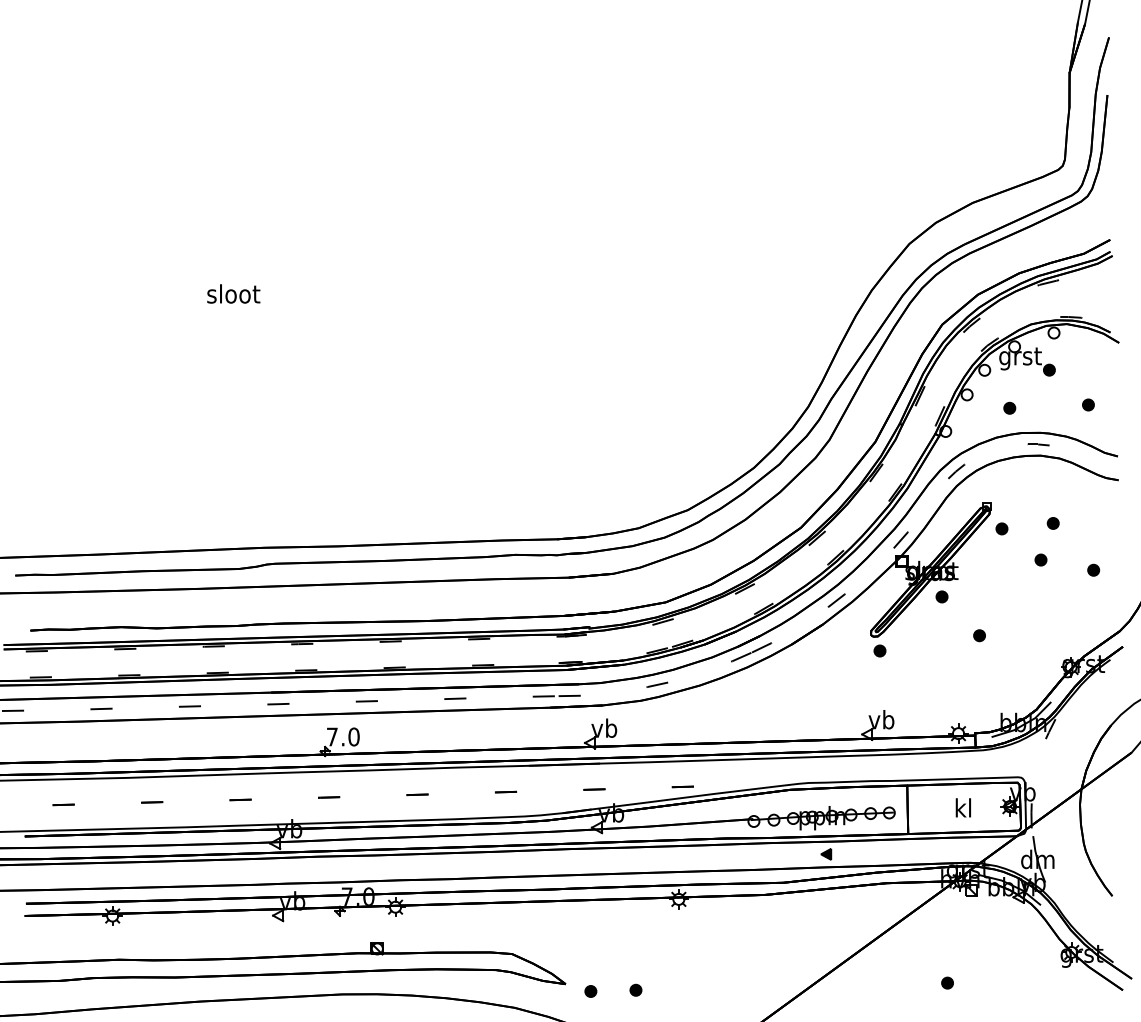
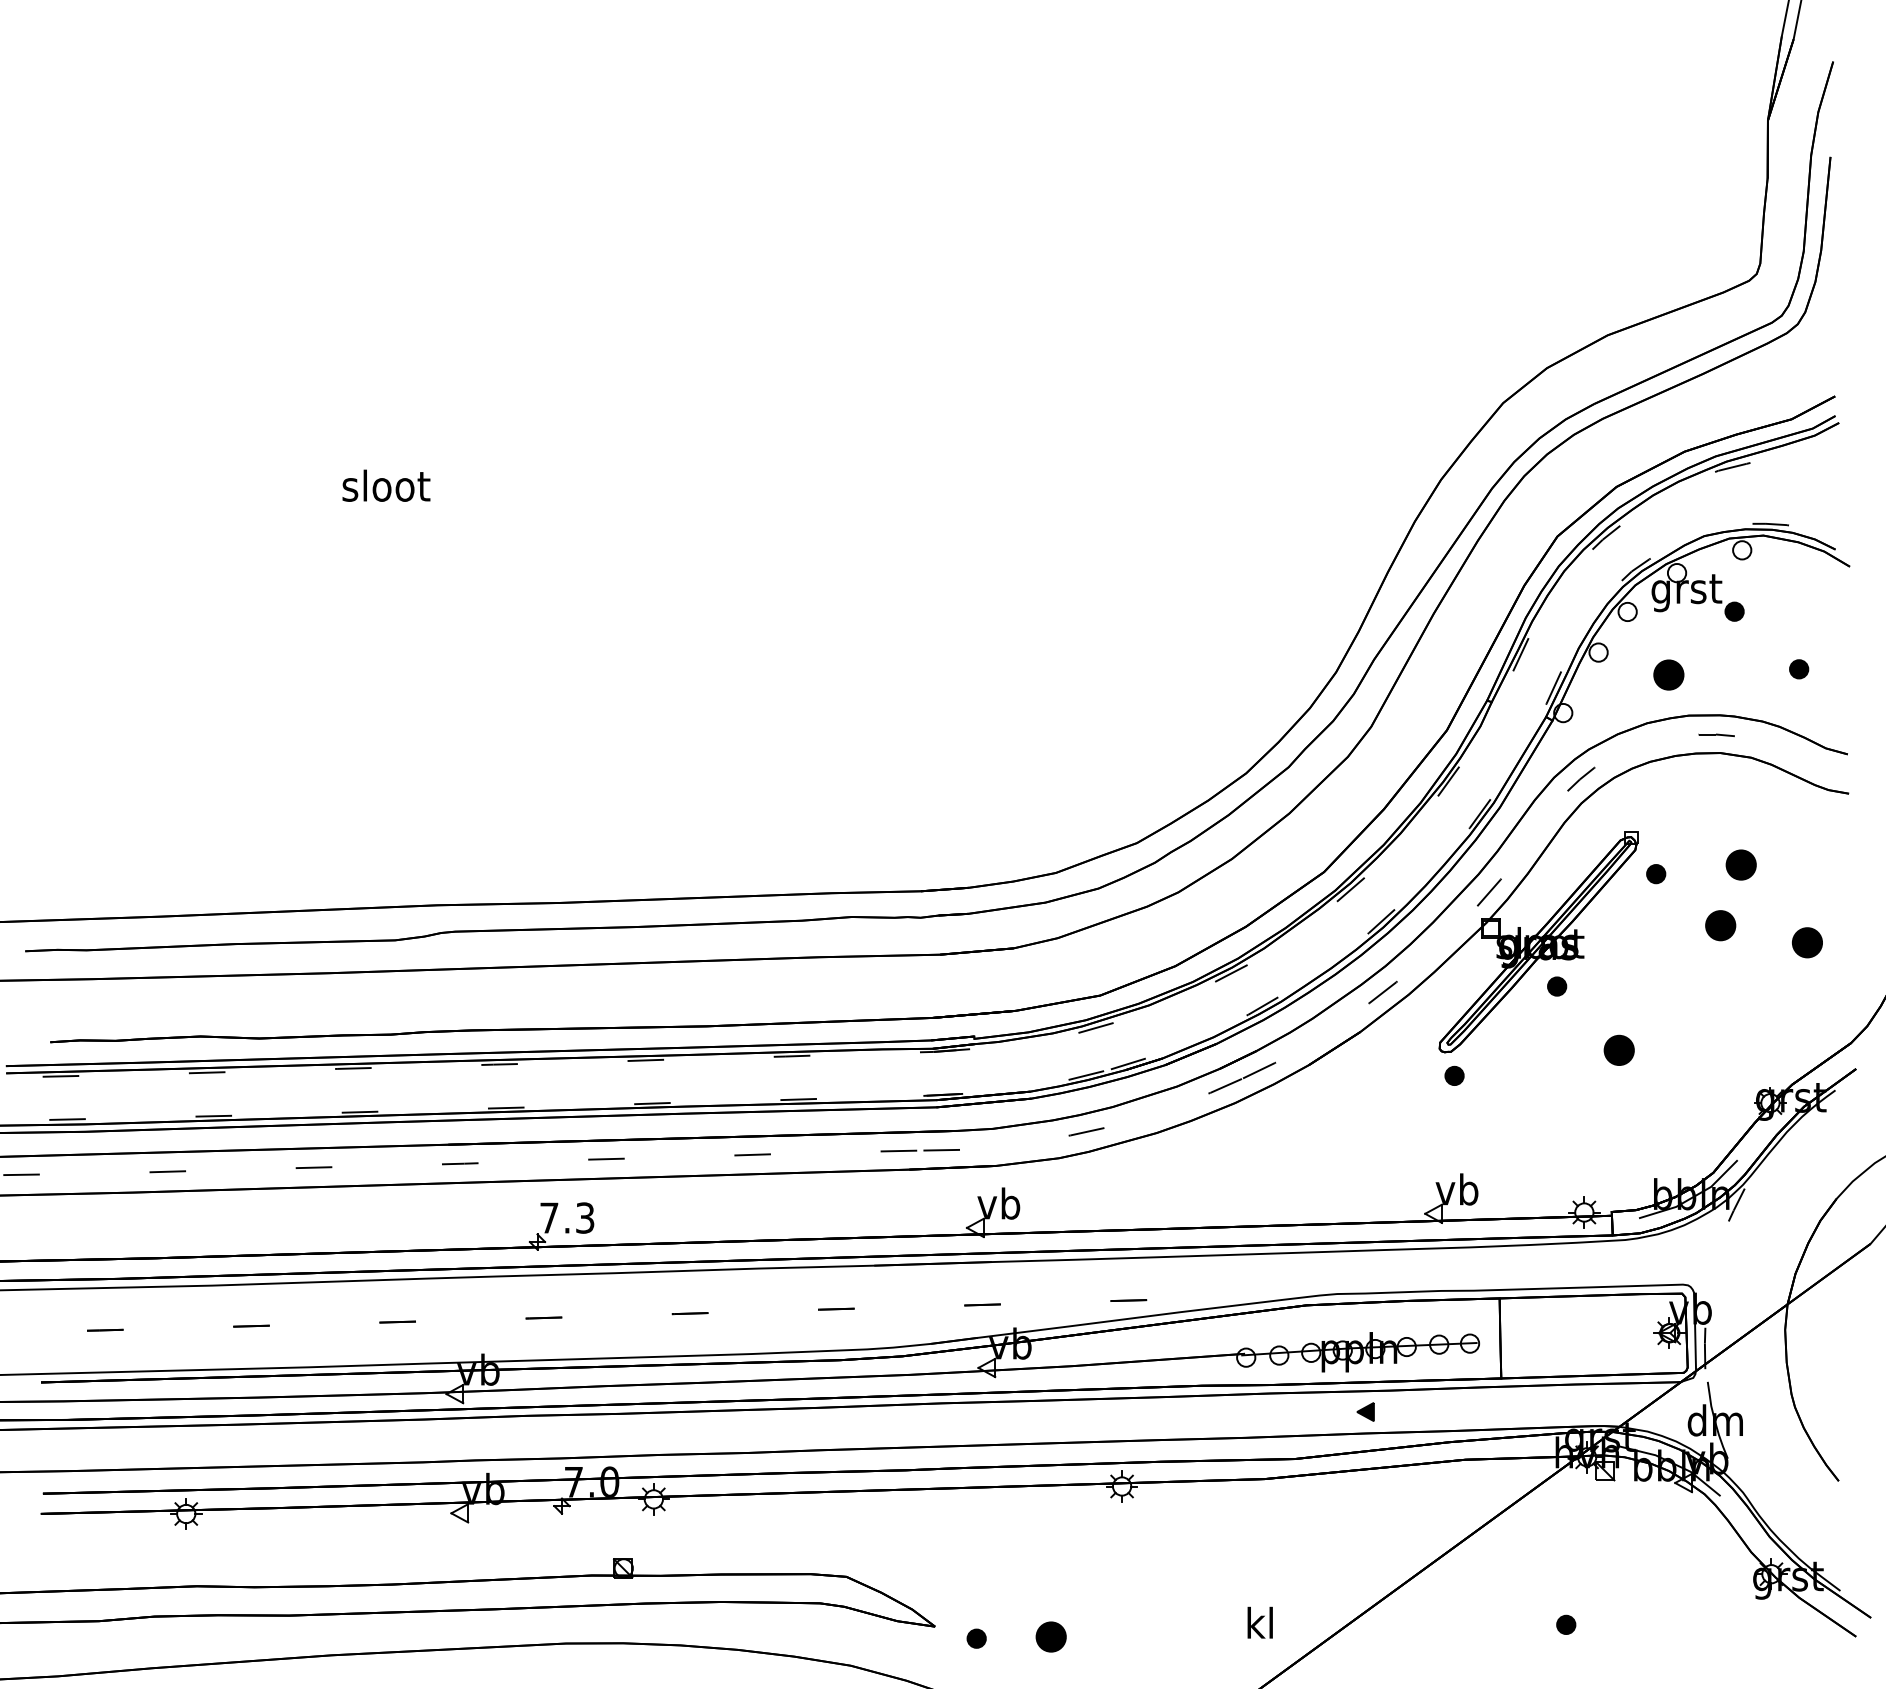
part: (1009, 407) -> (1668, 673), size x1.6
part: (1052, 523) -> (1739, 865), size x1.6
part: (1040, 559) -> (1719, 924), size x1.6
part: (1093, 569) -> (1807, 941), size x1.6
part: (979, 635) -> (1619, 1050), size x1.6
text: (353, 736) -> (584, 1217), 7.0 -> 7.3
text: (962, 807) -> (1258, 1622), moved
part: (635, 989) -> (1050, 1635), size x1.6

